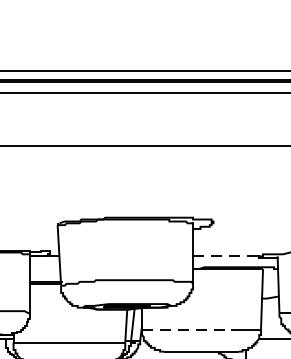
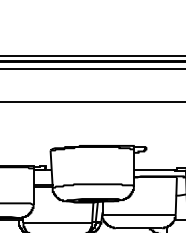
line: (224, 256) -> (153, 169), dashed -> solid
line: (187, 329) -> (130, 214), dashed -> solid

